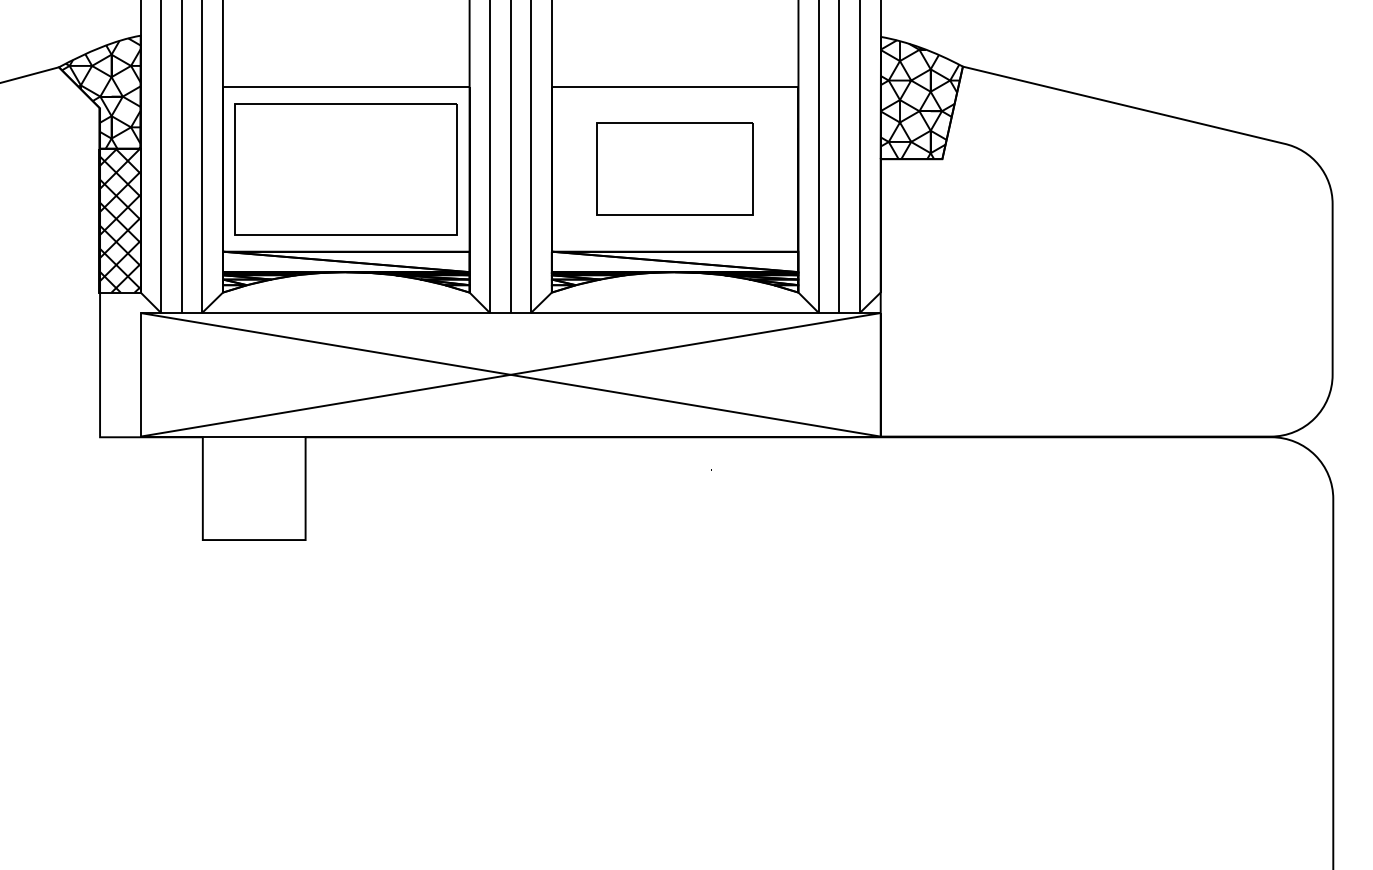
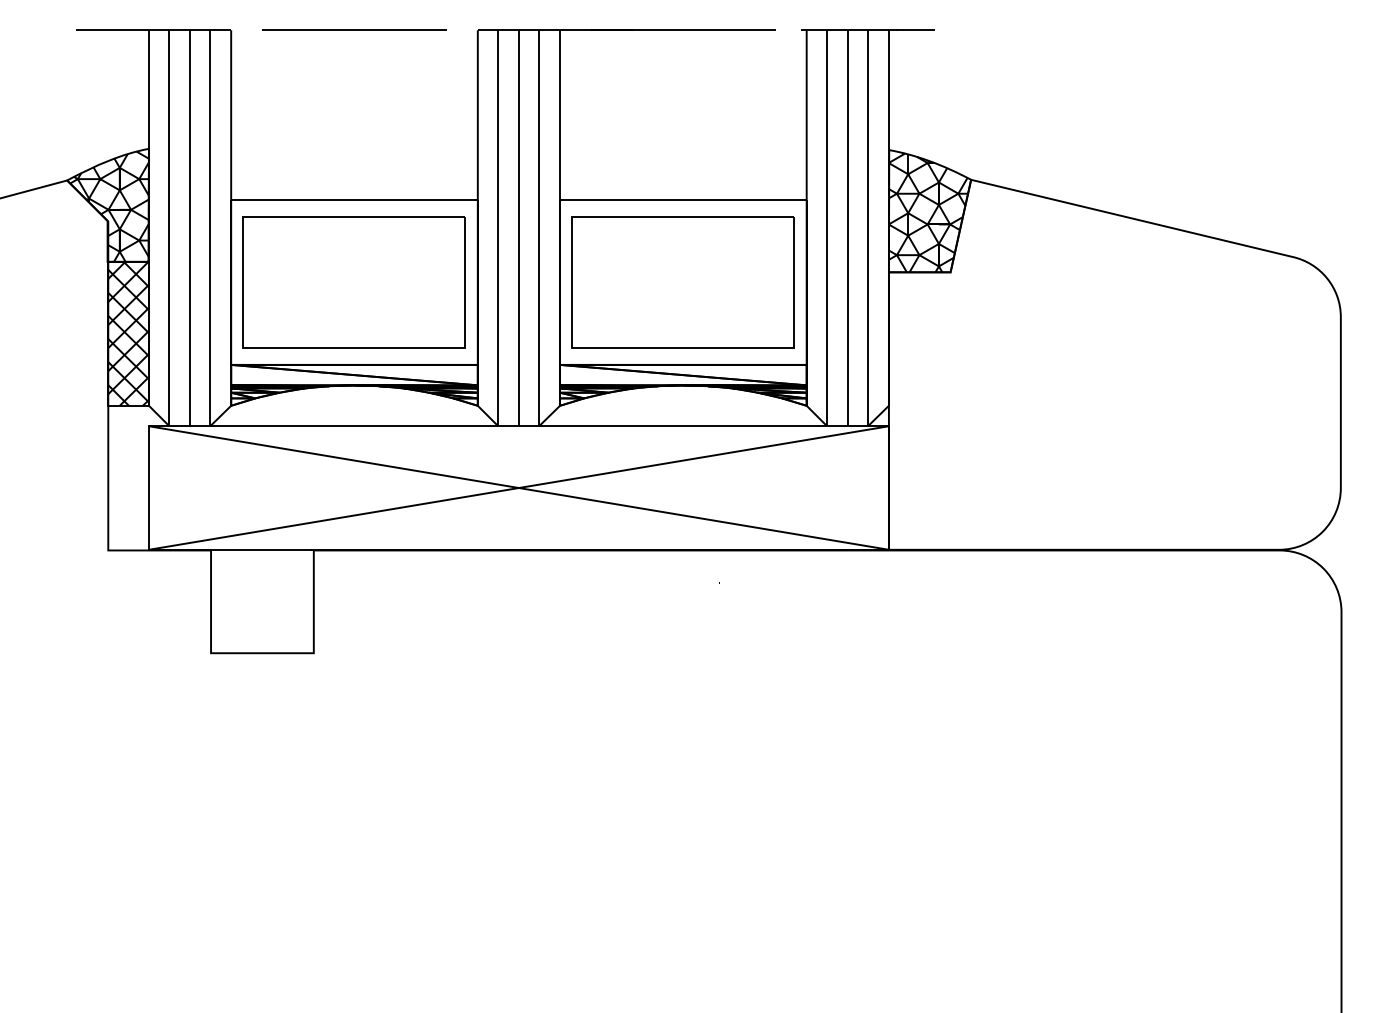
part: (674, 169) -> (682, 282), size x1.43

